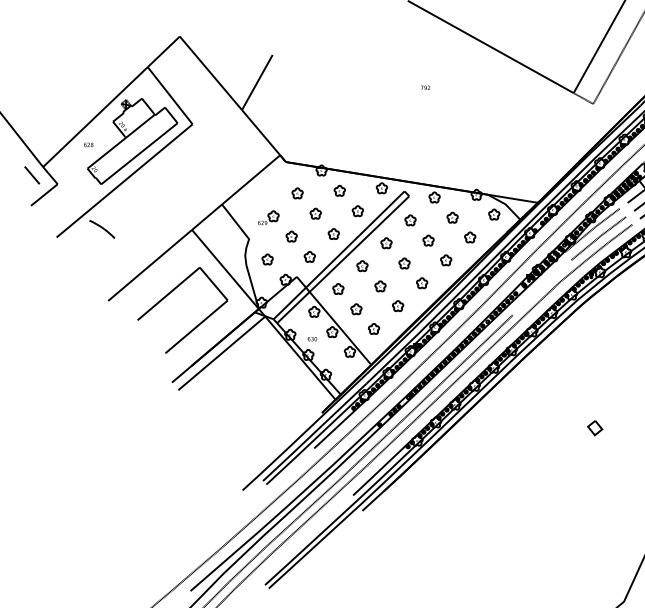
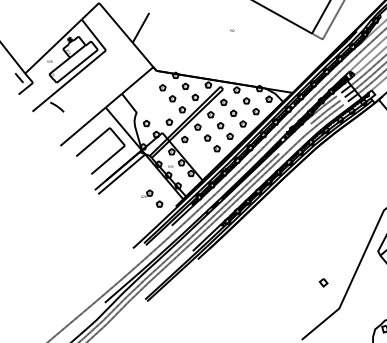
part: (278, 226) -> (152, 198), moved
part: (365, 318) -> (199, 155), removed
part: (594, 427) -> (323, 282), moved

